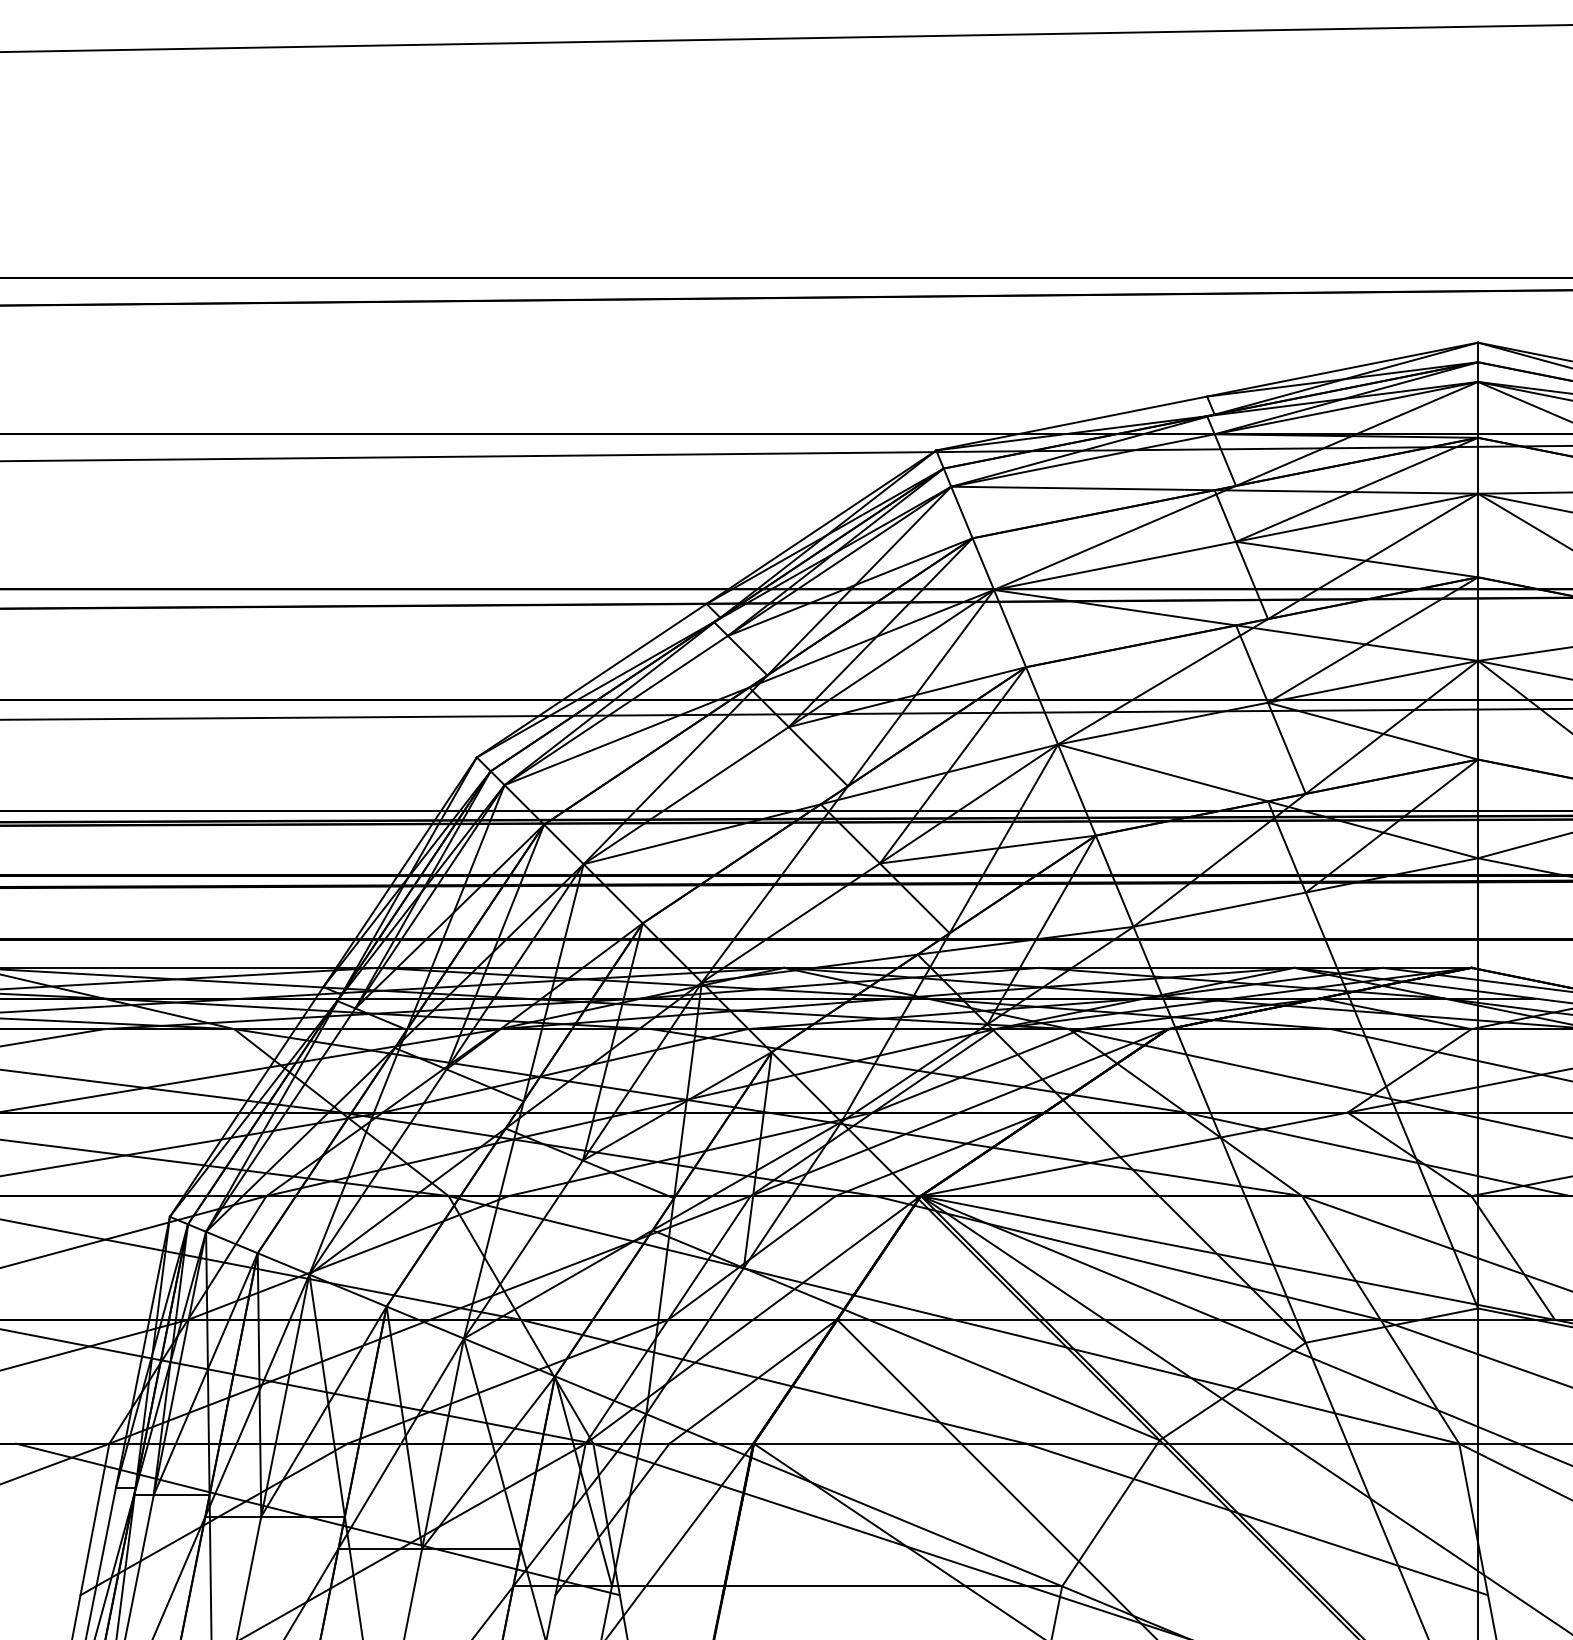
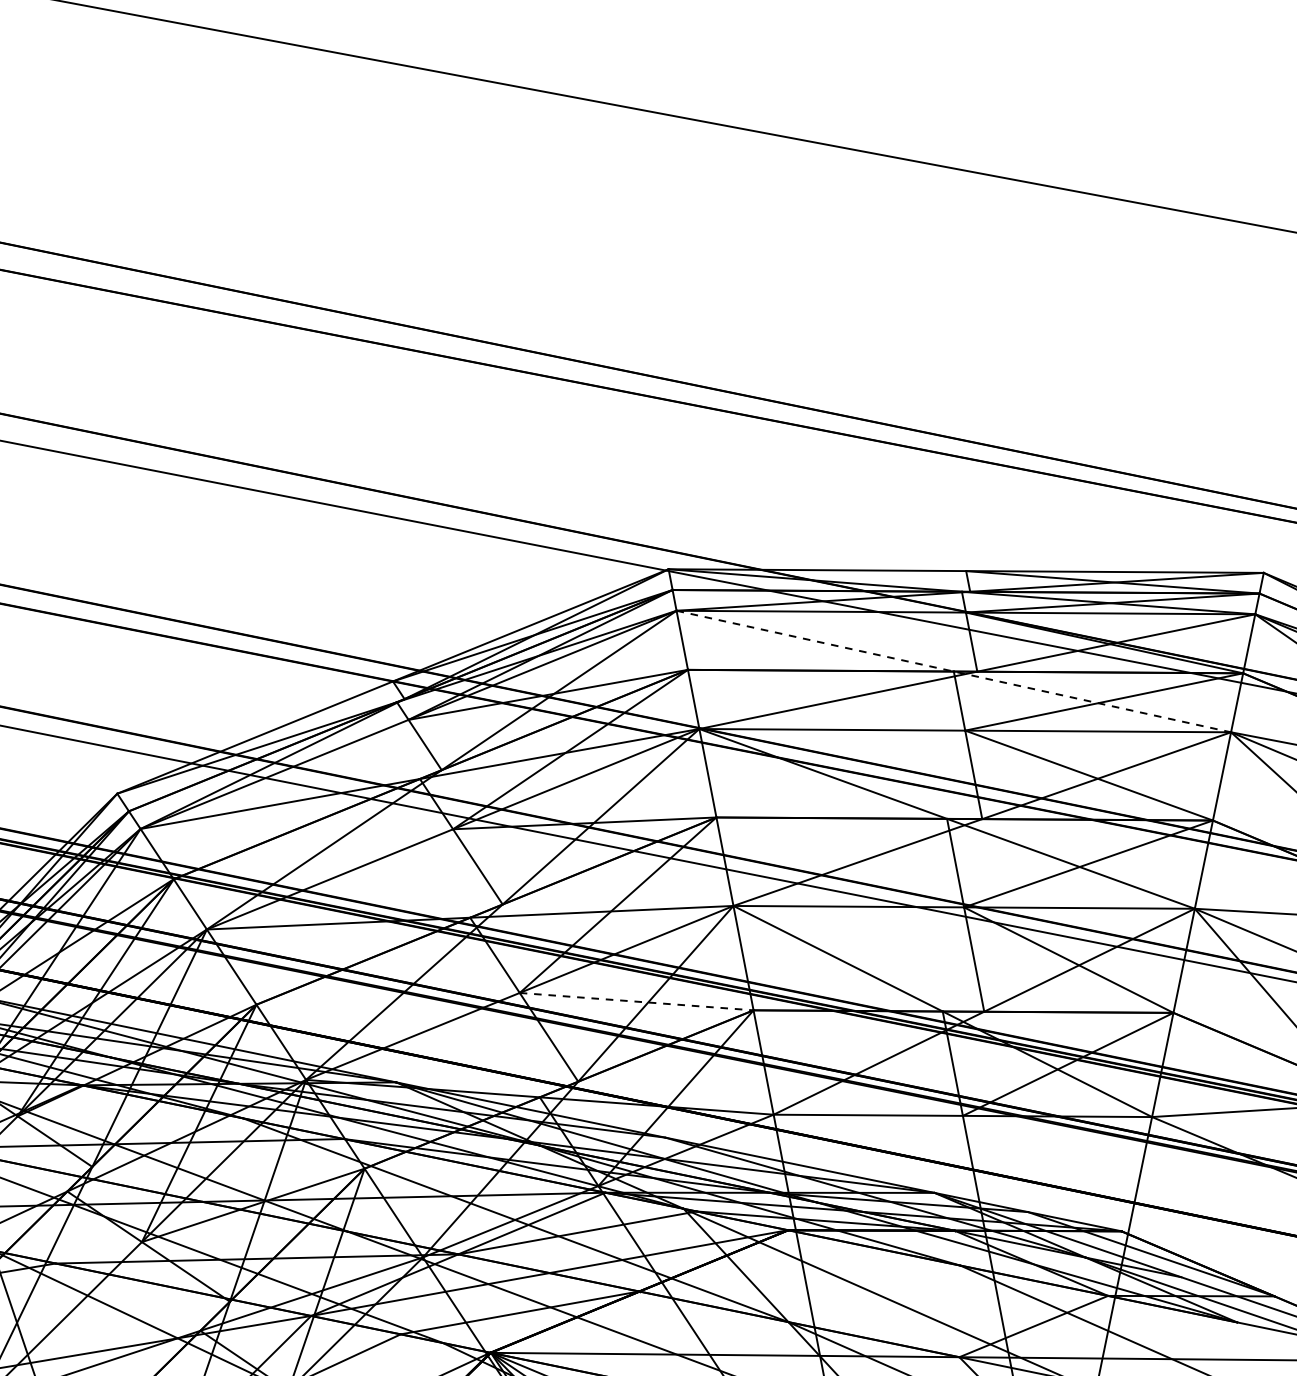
line: (1215, 490) -> (954, 672), solid -> dashed
line: (987, 849) -> (636, 1001), solid -> dashed

